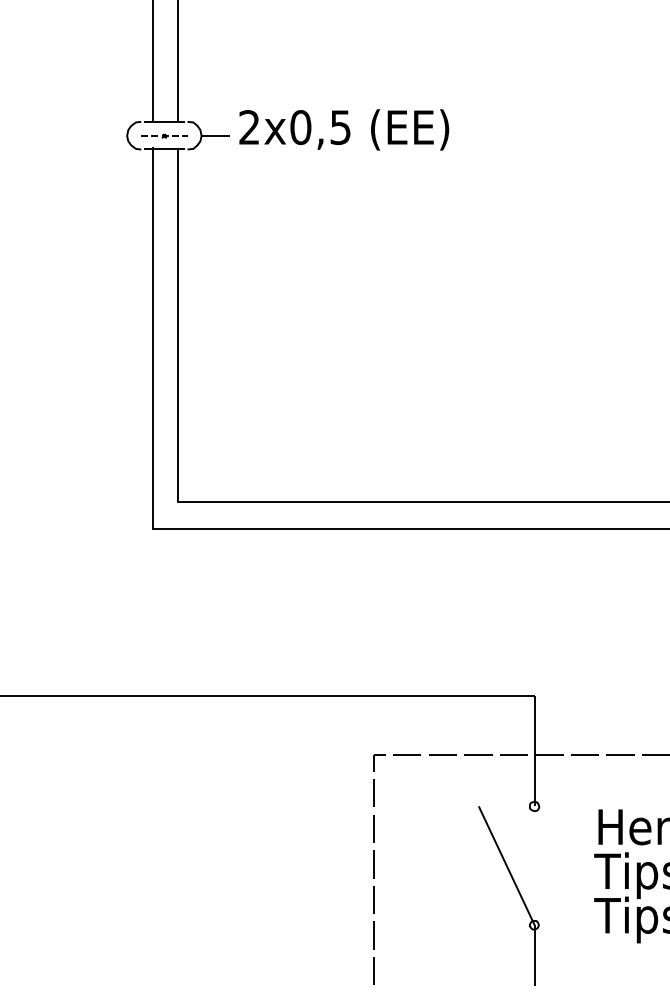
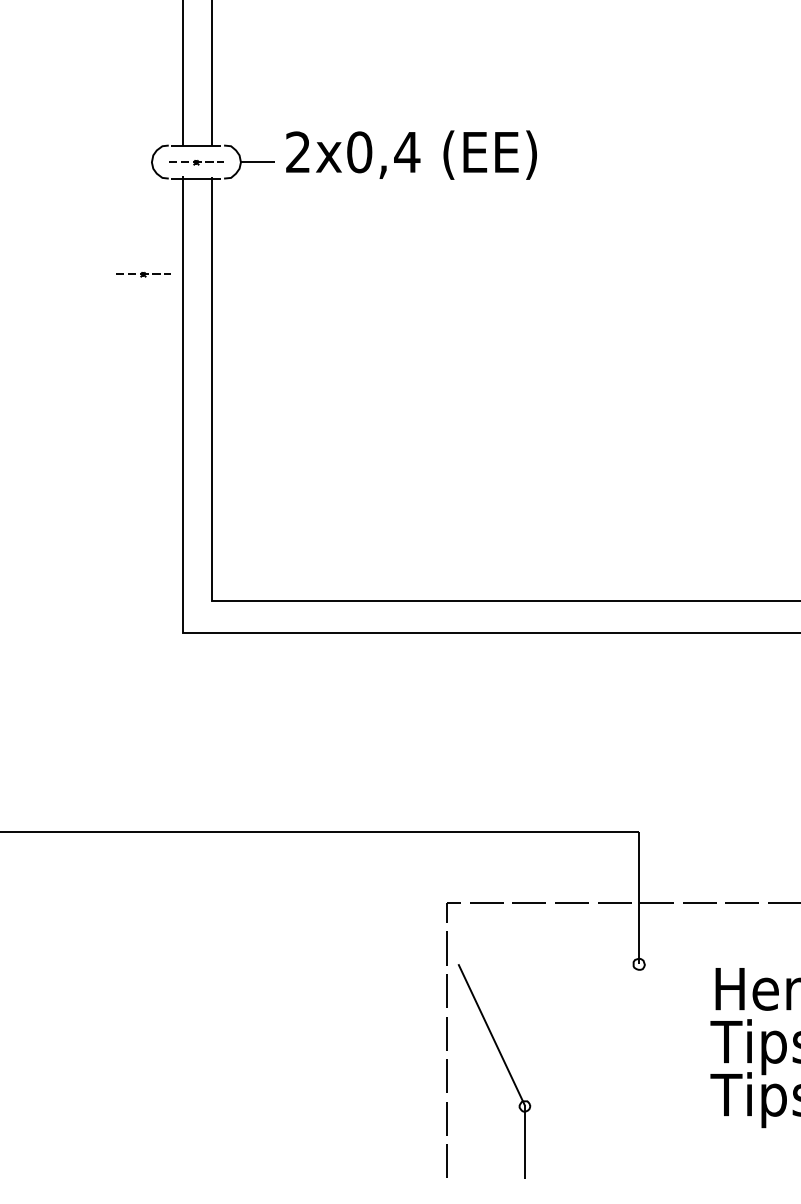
text: (340, 127) -> (407, 152), 2x0,5 -> 2x0,4
part: (120, 229) -> (143, 274), added
part: (518, 891) -> (505, 1066), moved

